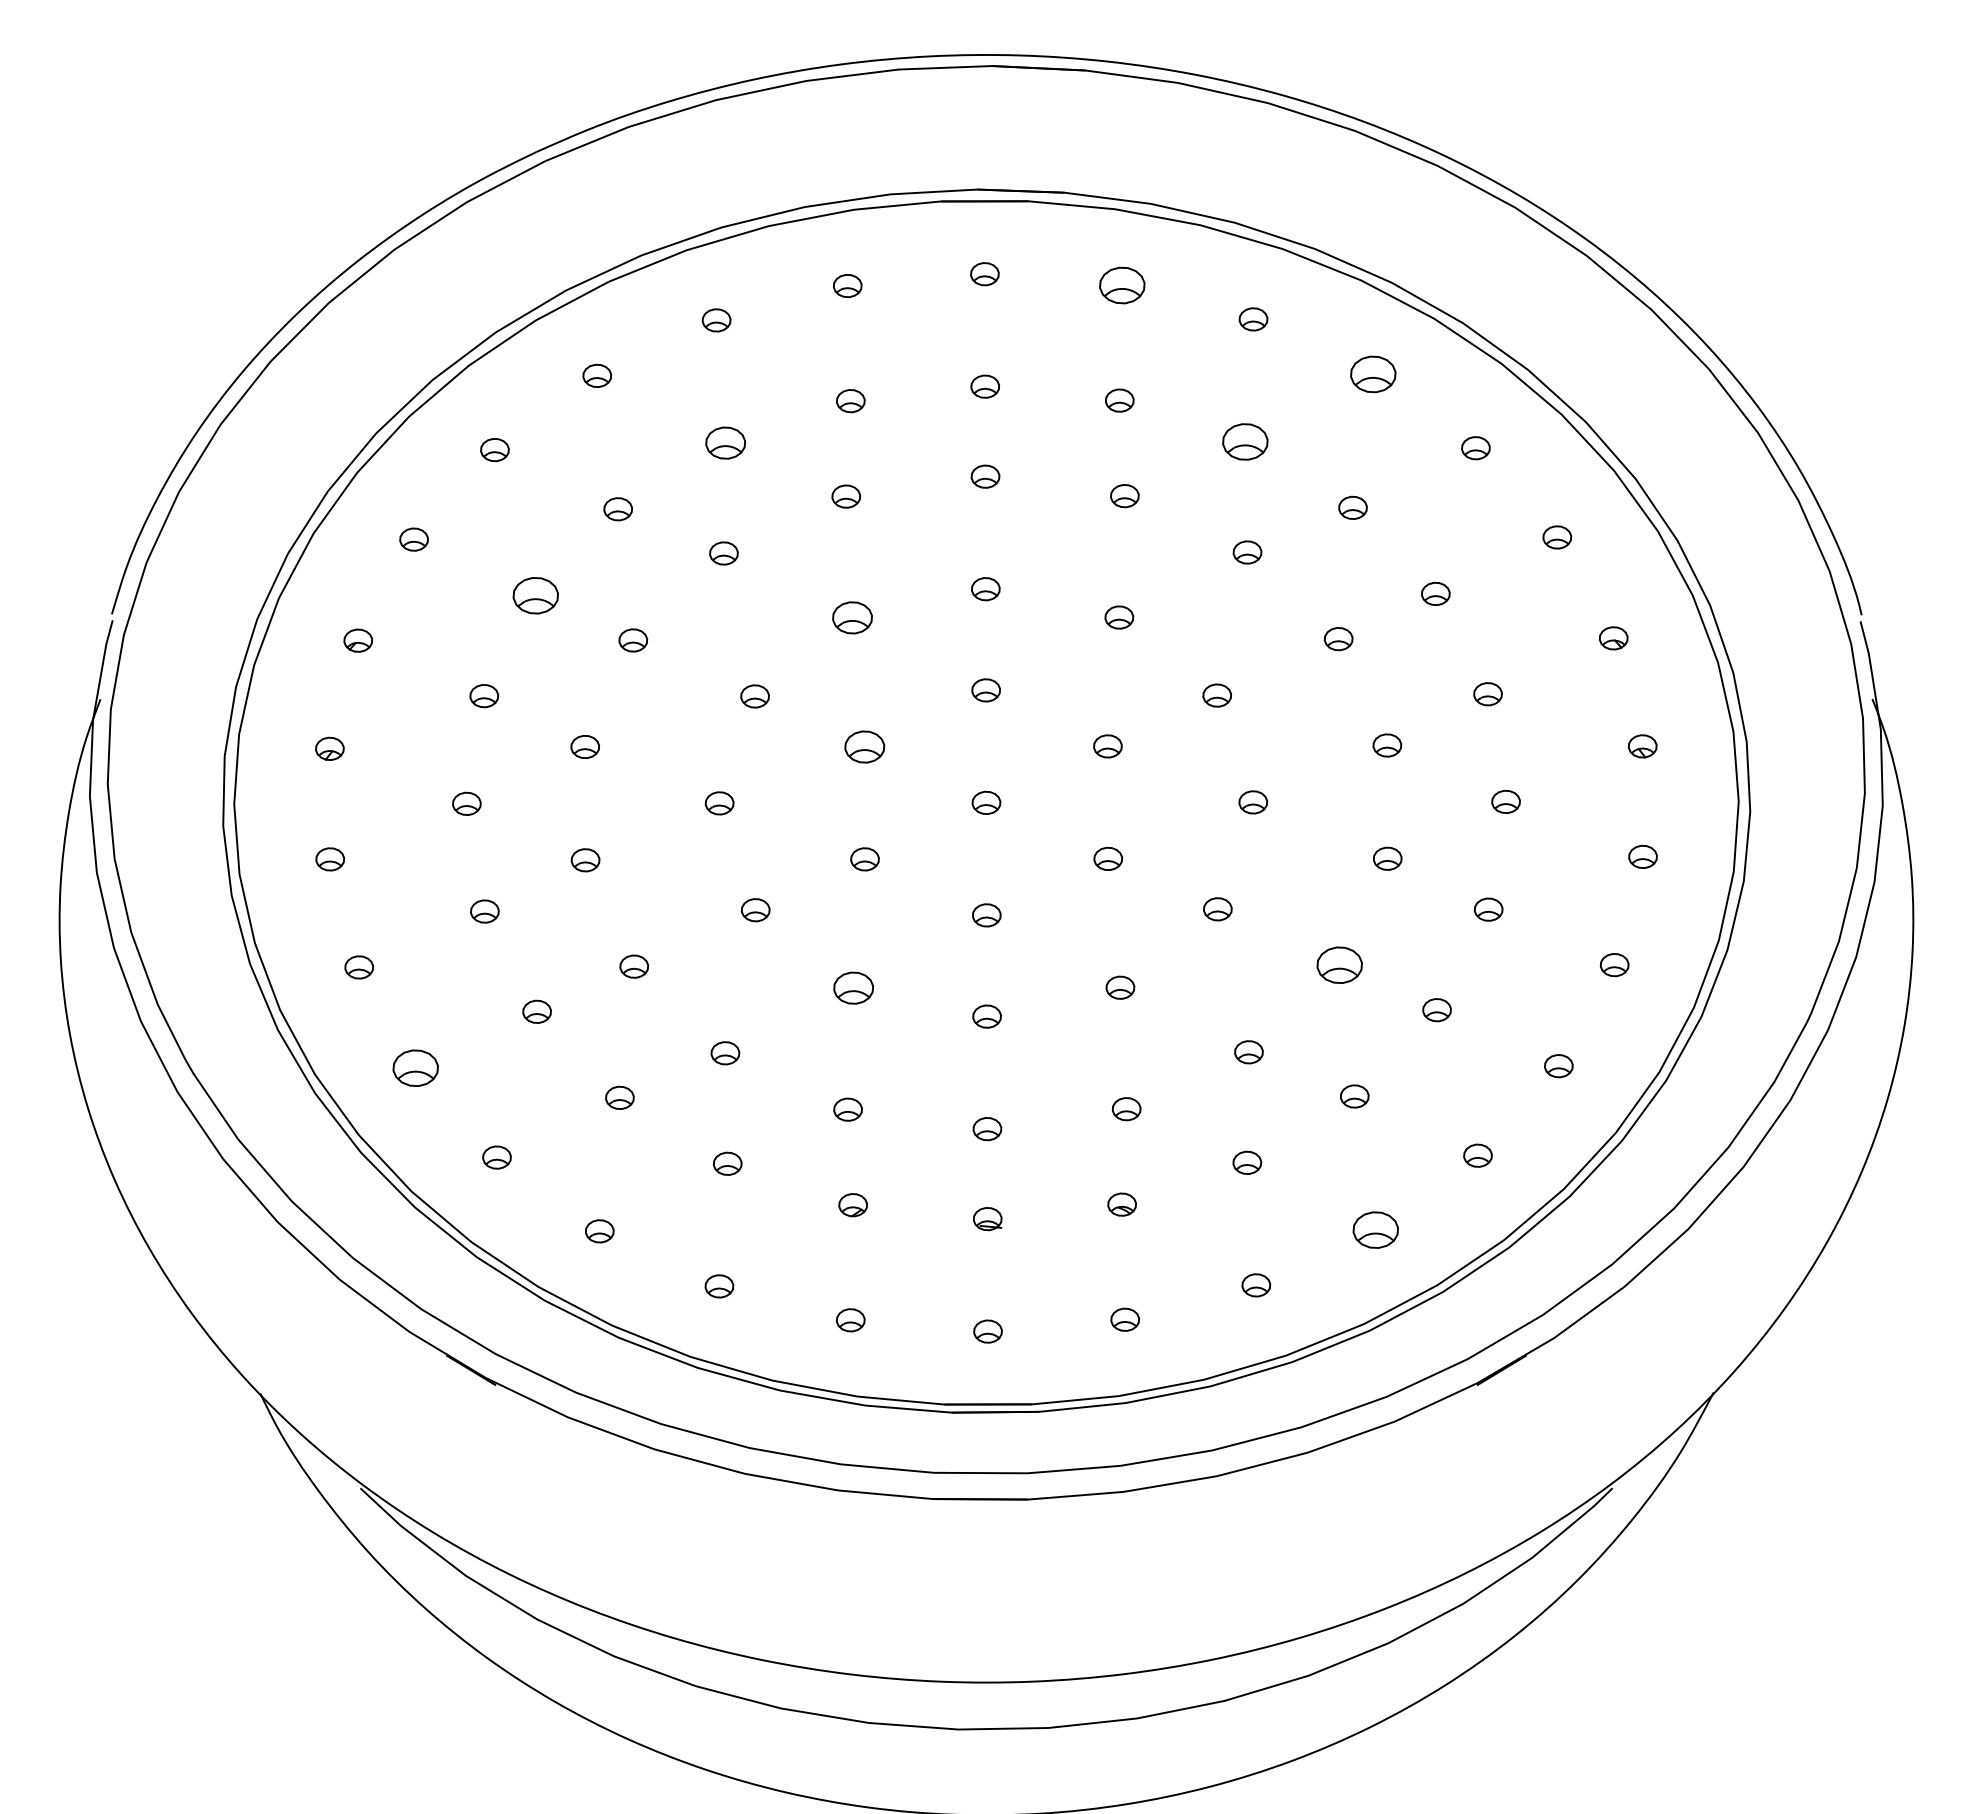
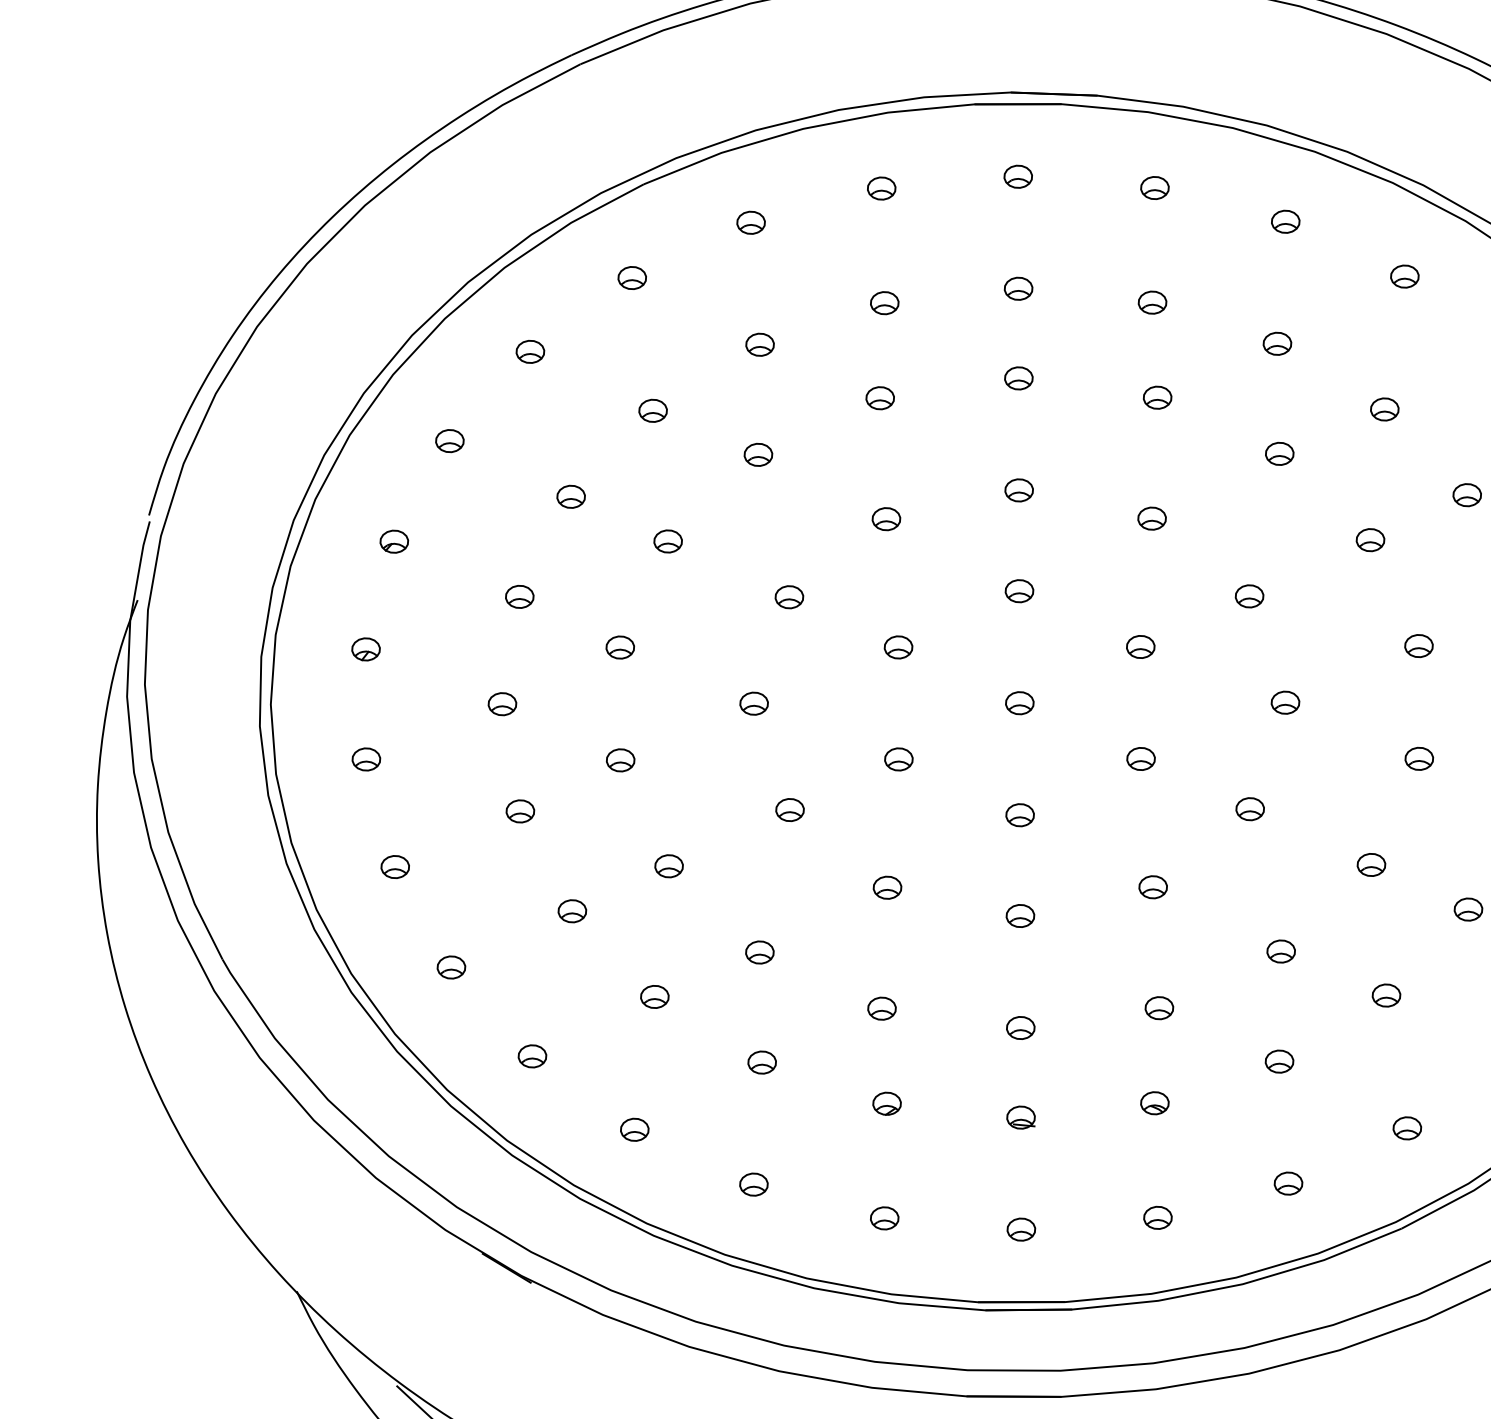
part: (1121, 285) -> (1154, 188), size x0.62
part: (1372, 374) -> (1404, 276), size x0.62
part: (1244, 441) -> (1276, 343), size x0.62
part: (725, 442) -> (759, 344), size x0.71
part: (535, 595) -> (570, 496), size x0.62
part: (852, 618) -> (886, 519), size x0.71
part: (864, 746) -> (898, 647), size x0.71
part: (1339, 965) -> (1371, 865), size x0.62
part: (853, 988) -> (887, 888), size x0.71
part: (415, 1068) -> (451, 967), size x0.62
part: (1375, 1229) -> (1407, 1127), size x0.62

